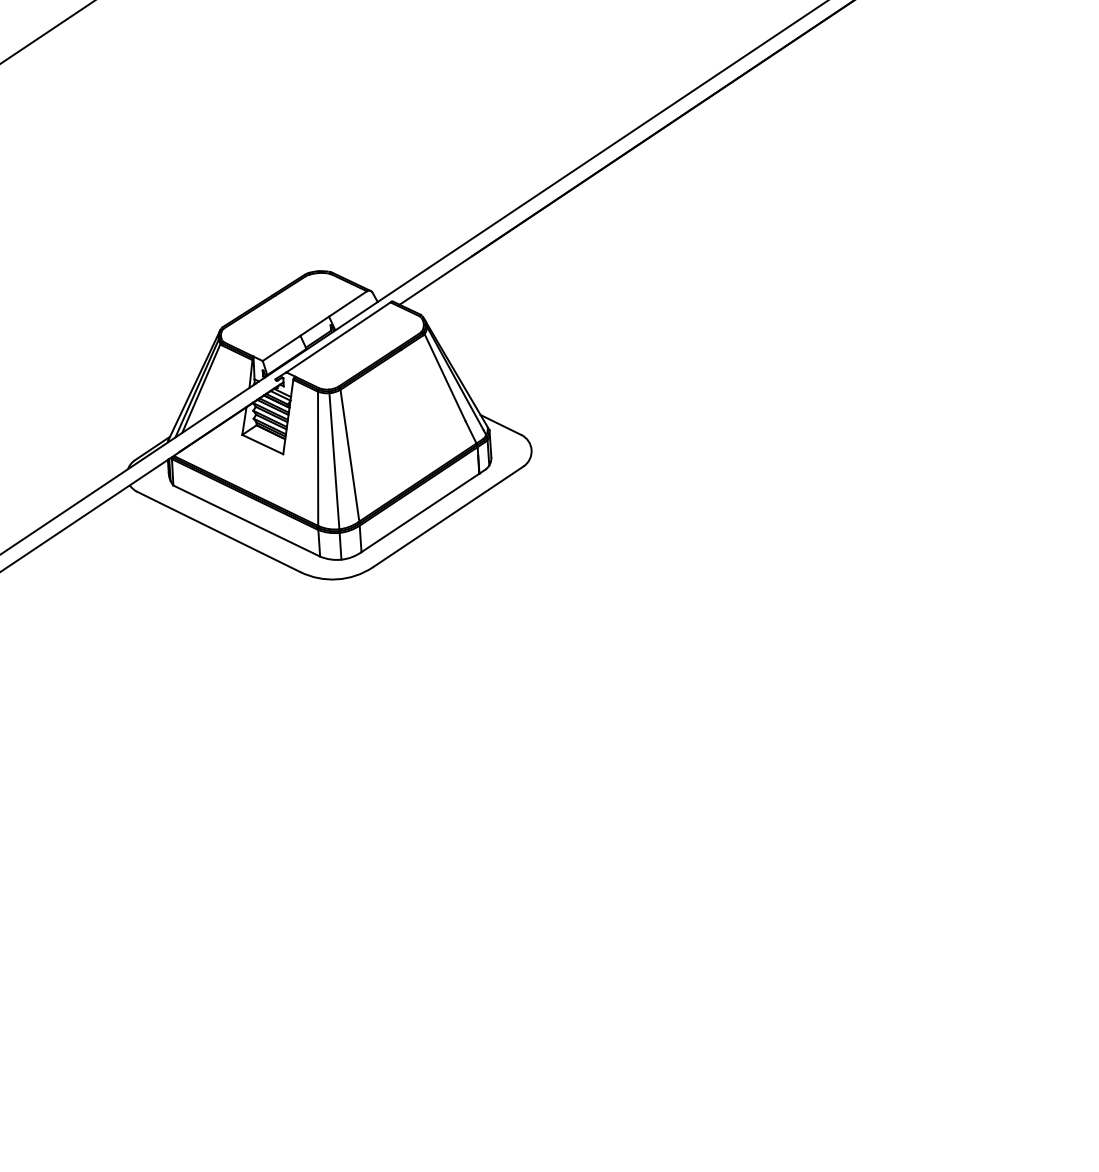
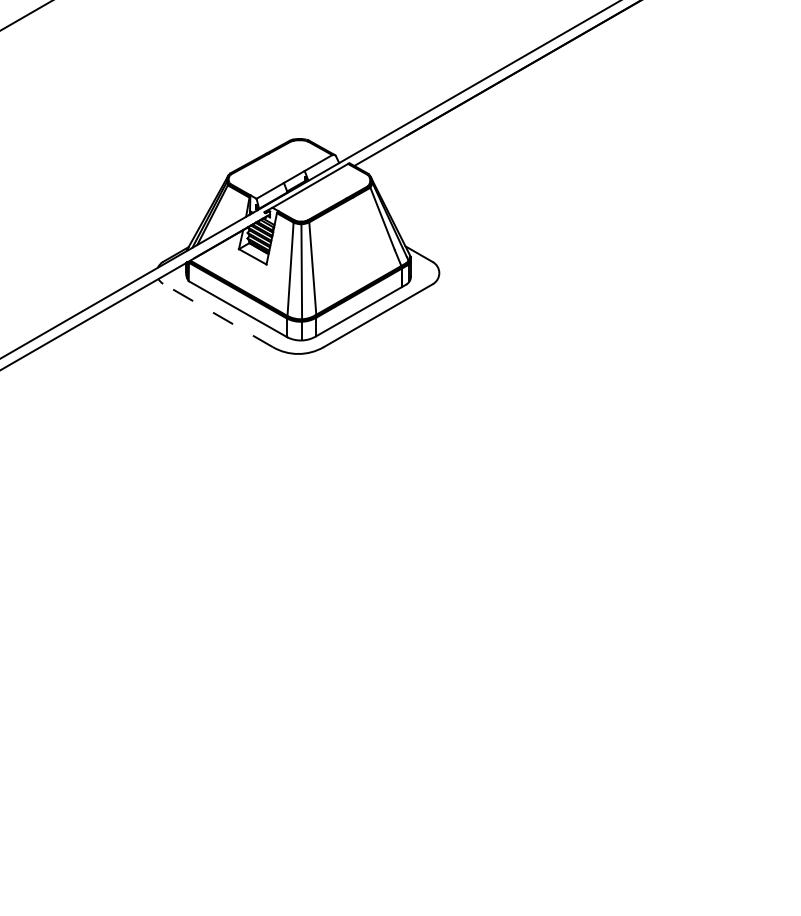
line: (217, 531) -> (217, 315), solid -> dashed

